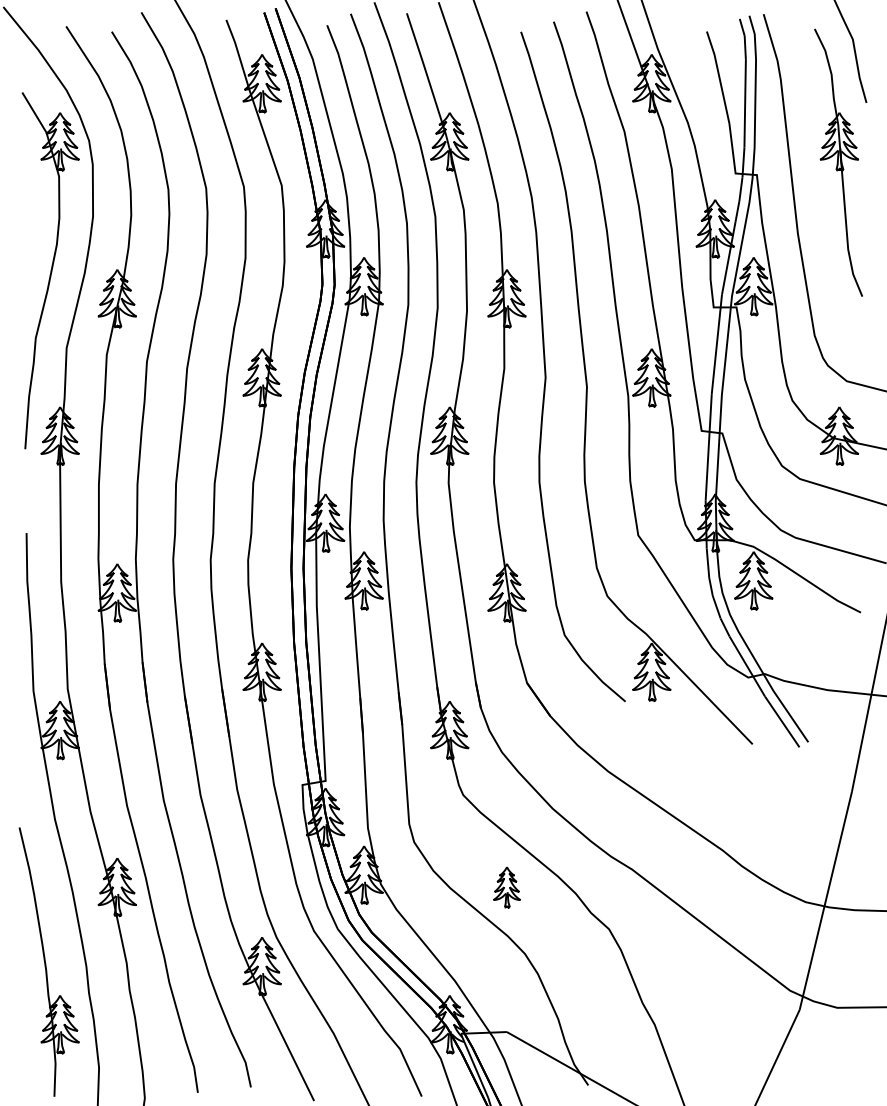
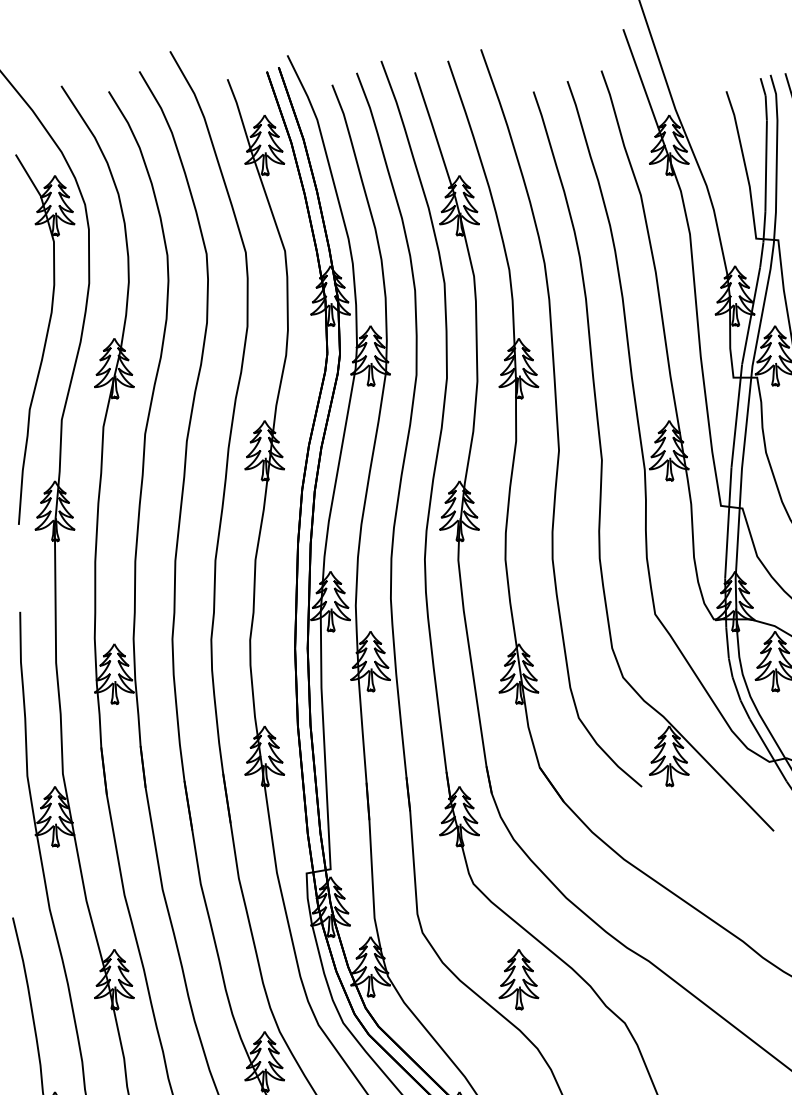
part: (506, 887) -> (518, 979), size x1.43

